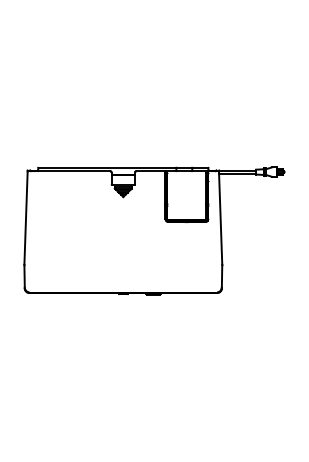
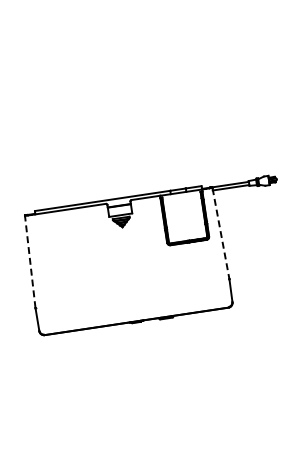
line: (26, 218) -> (30, 262), solid -> dashed
line: (220, 218) -> (220, 234), solid -> dashed

